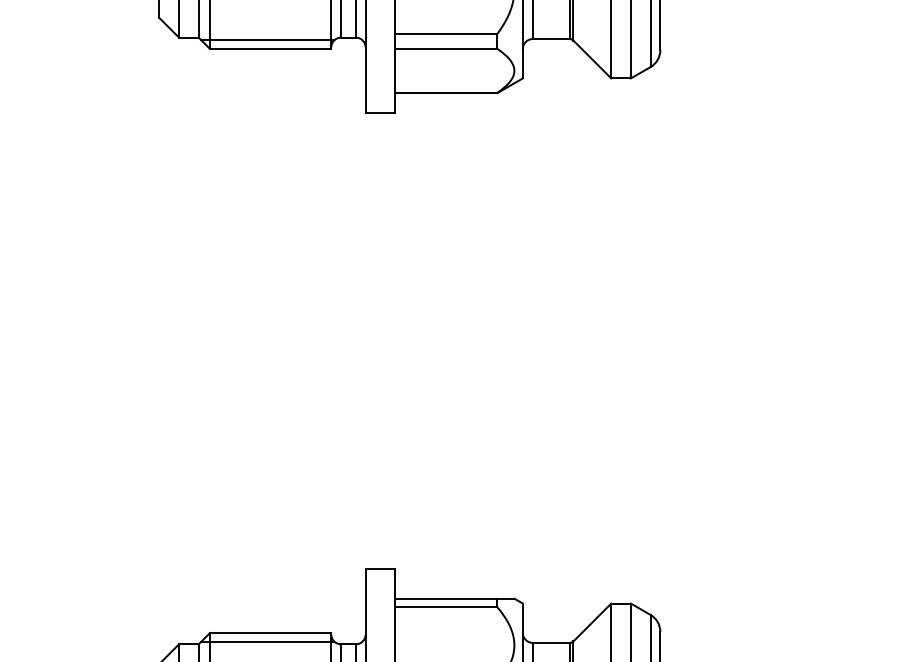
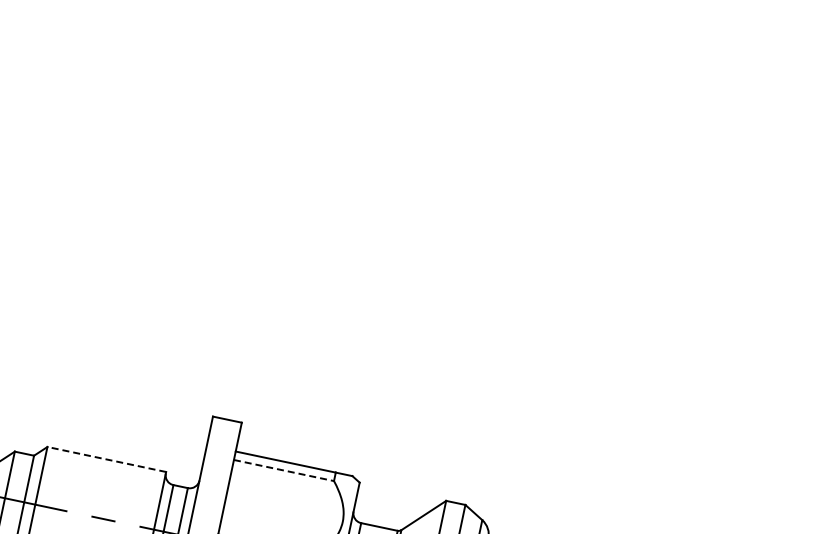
line: (446, 607) -> (284, 470), solid -> dashed
line: (270, 633) -> (106, 459), solid -> dashed
line: (267, 641) -> (102, 467), removed

